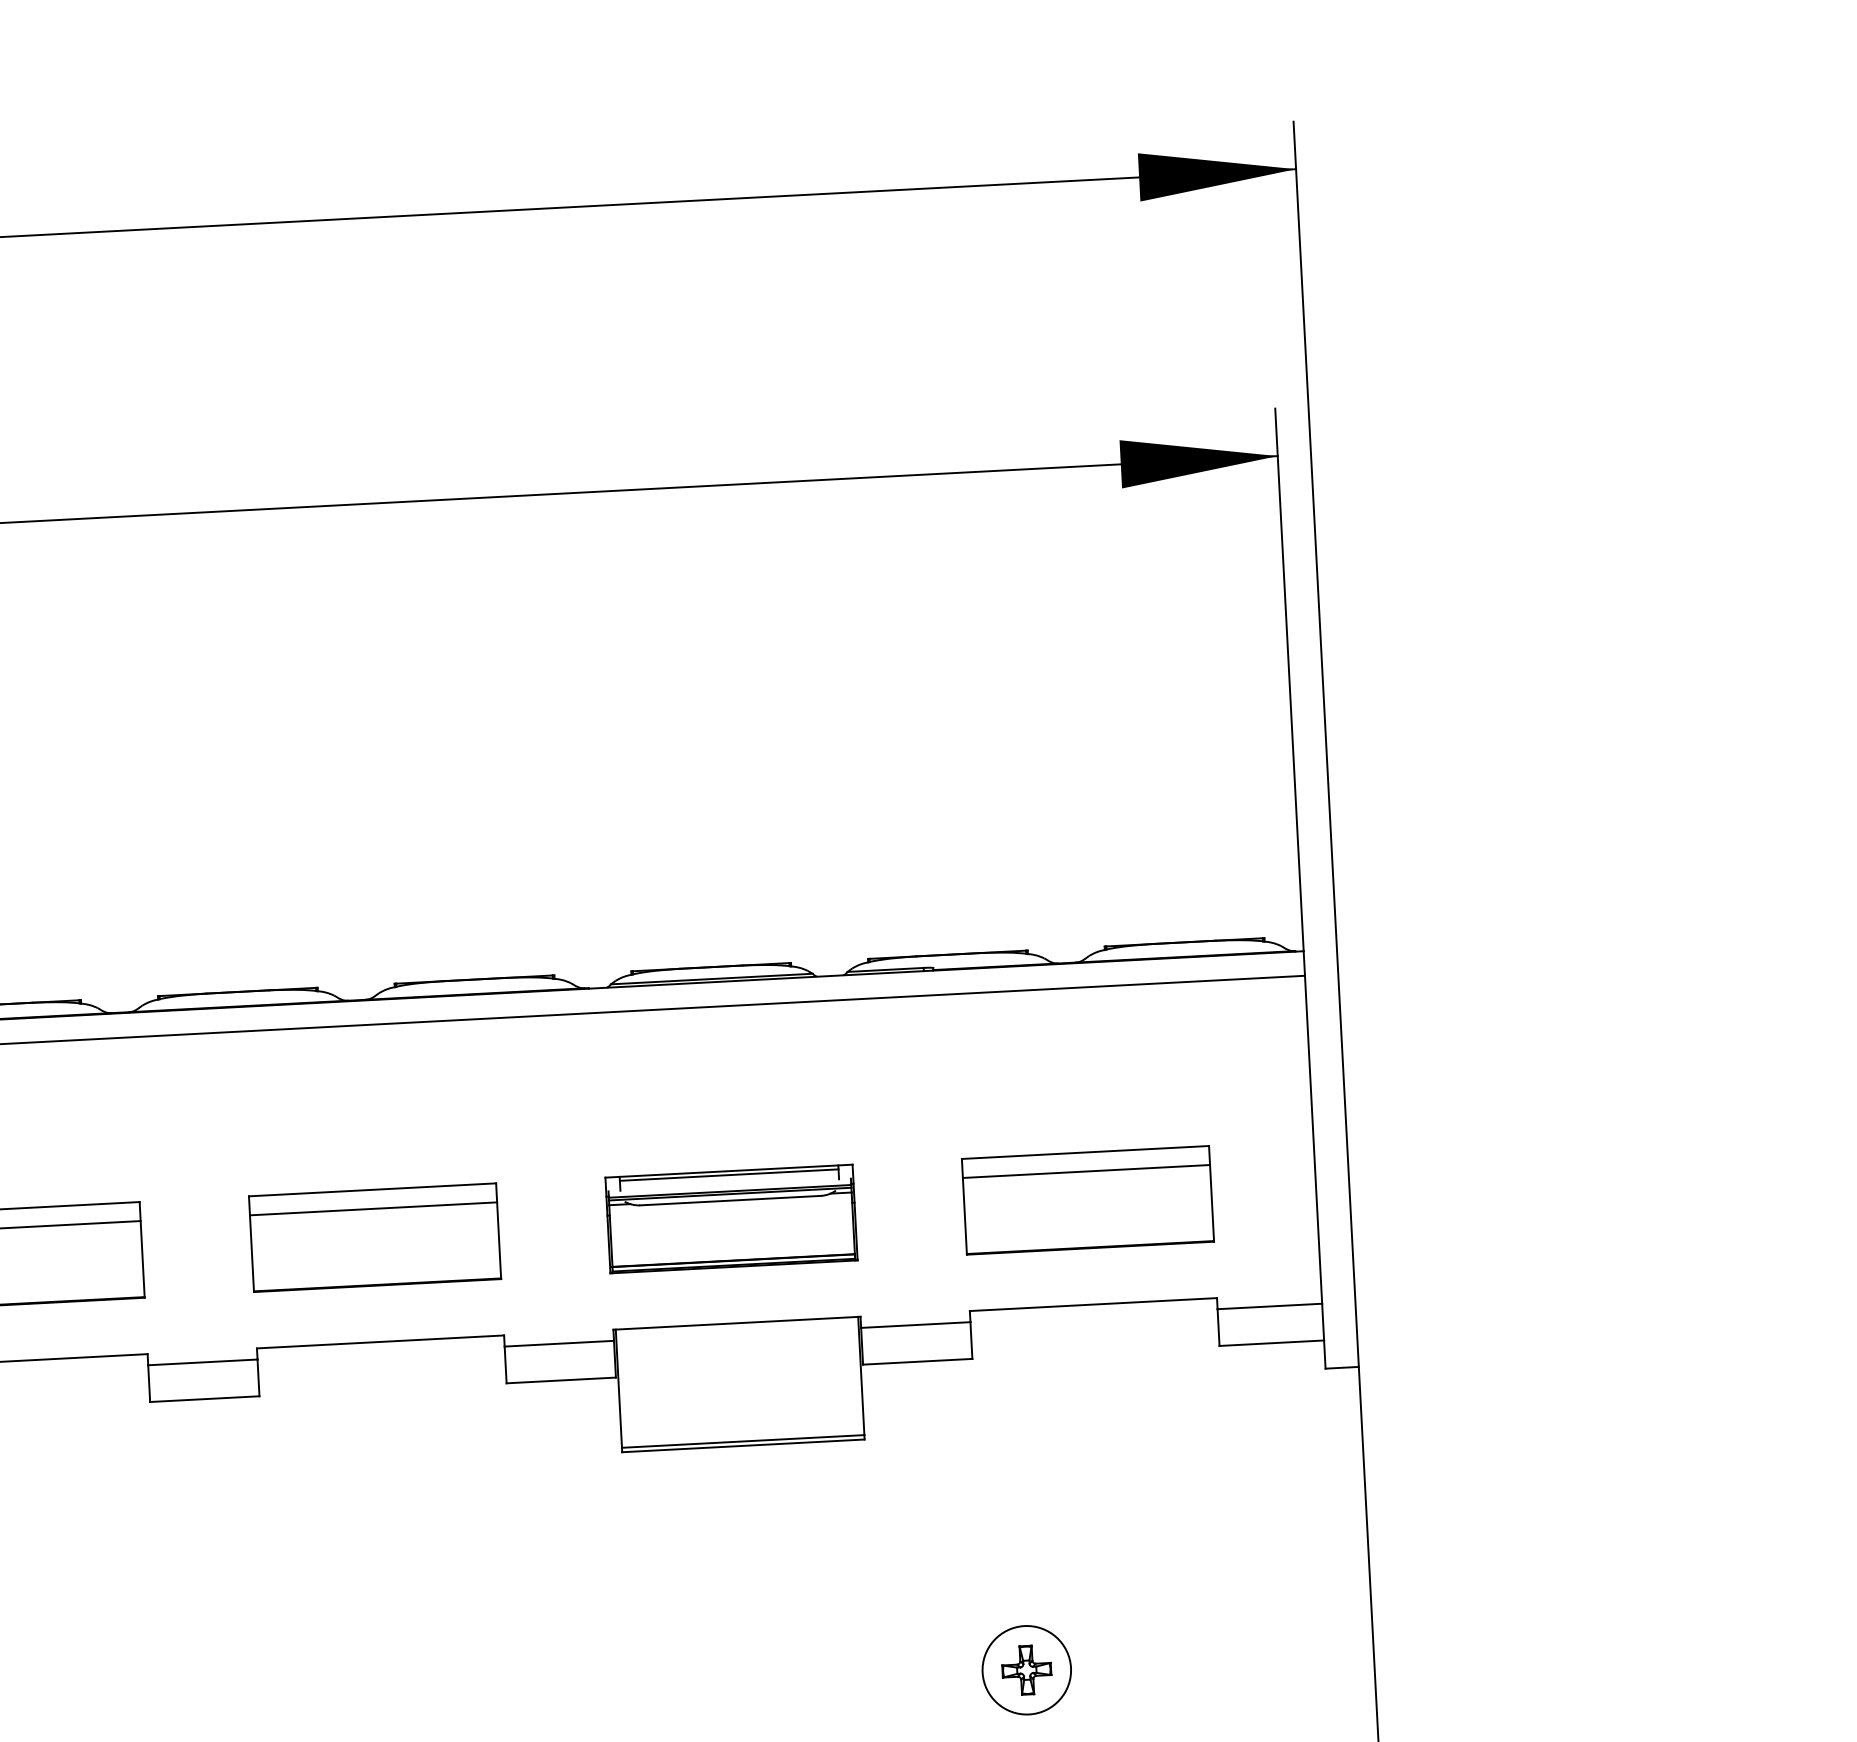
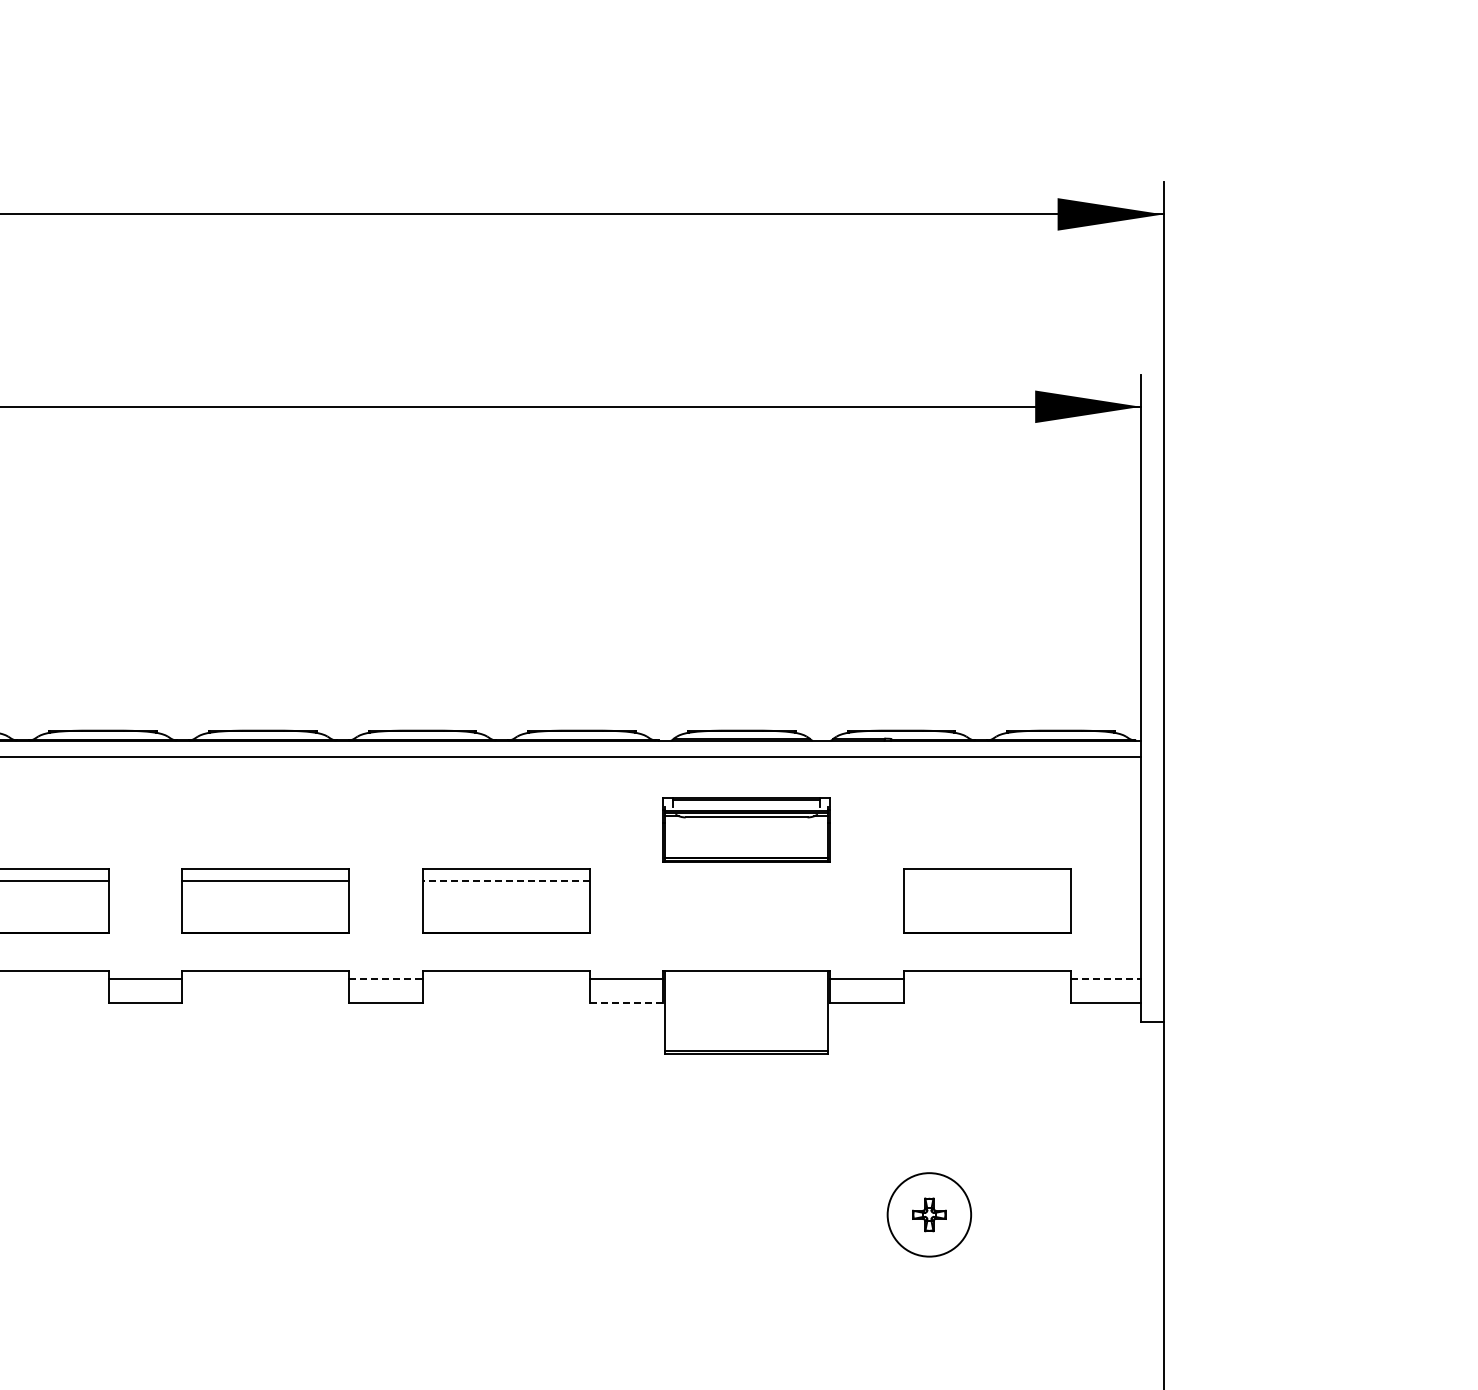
line: (1085, 1171) -> (986, 881), removed
line: (372, 1209) -> (505, 881), solid -> dashed
part: (731, 1218) -> (746, 829), moved
line: (1270, 1306) -> (1106, 978), solid -> dashed
line: (202, 1362) -> (385, 978), solid -> dashed
line: (561, 1380) -> (626, 1003), solid -> dashed
circle: (1026, 1669) -> (929, 1214), size x1.4

